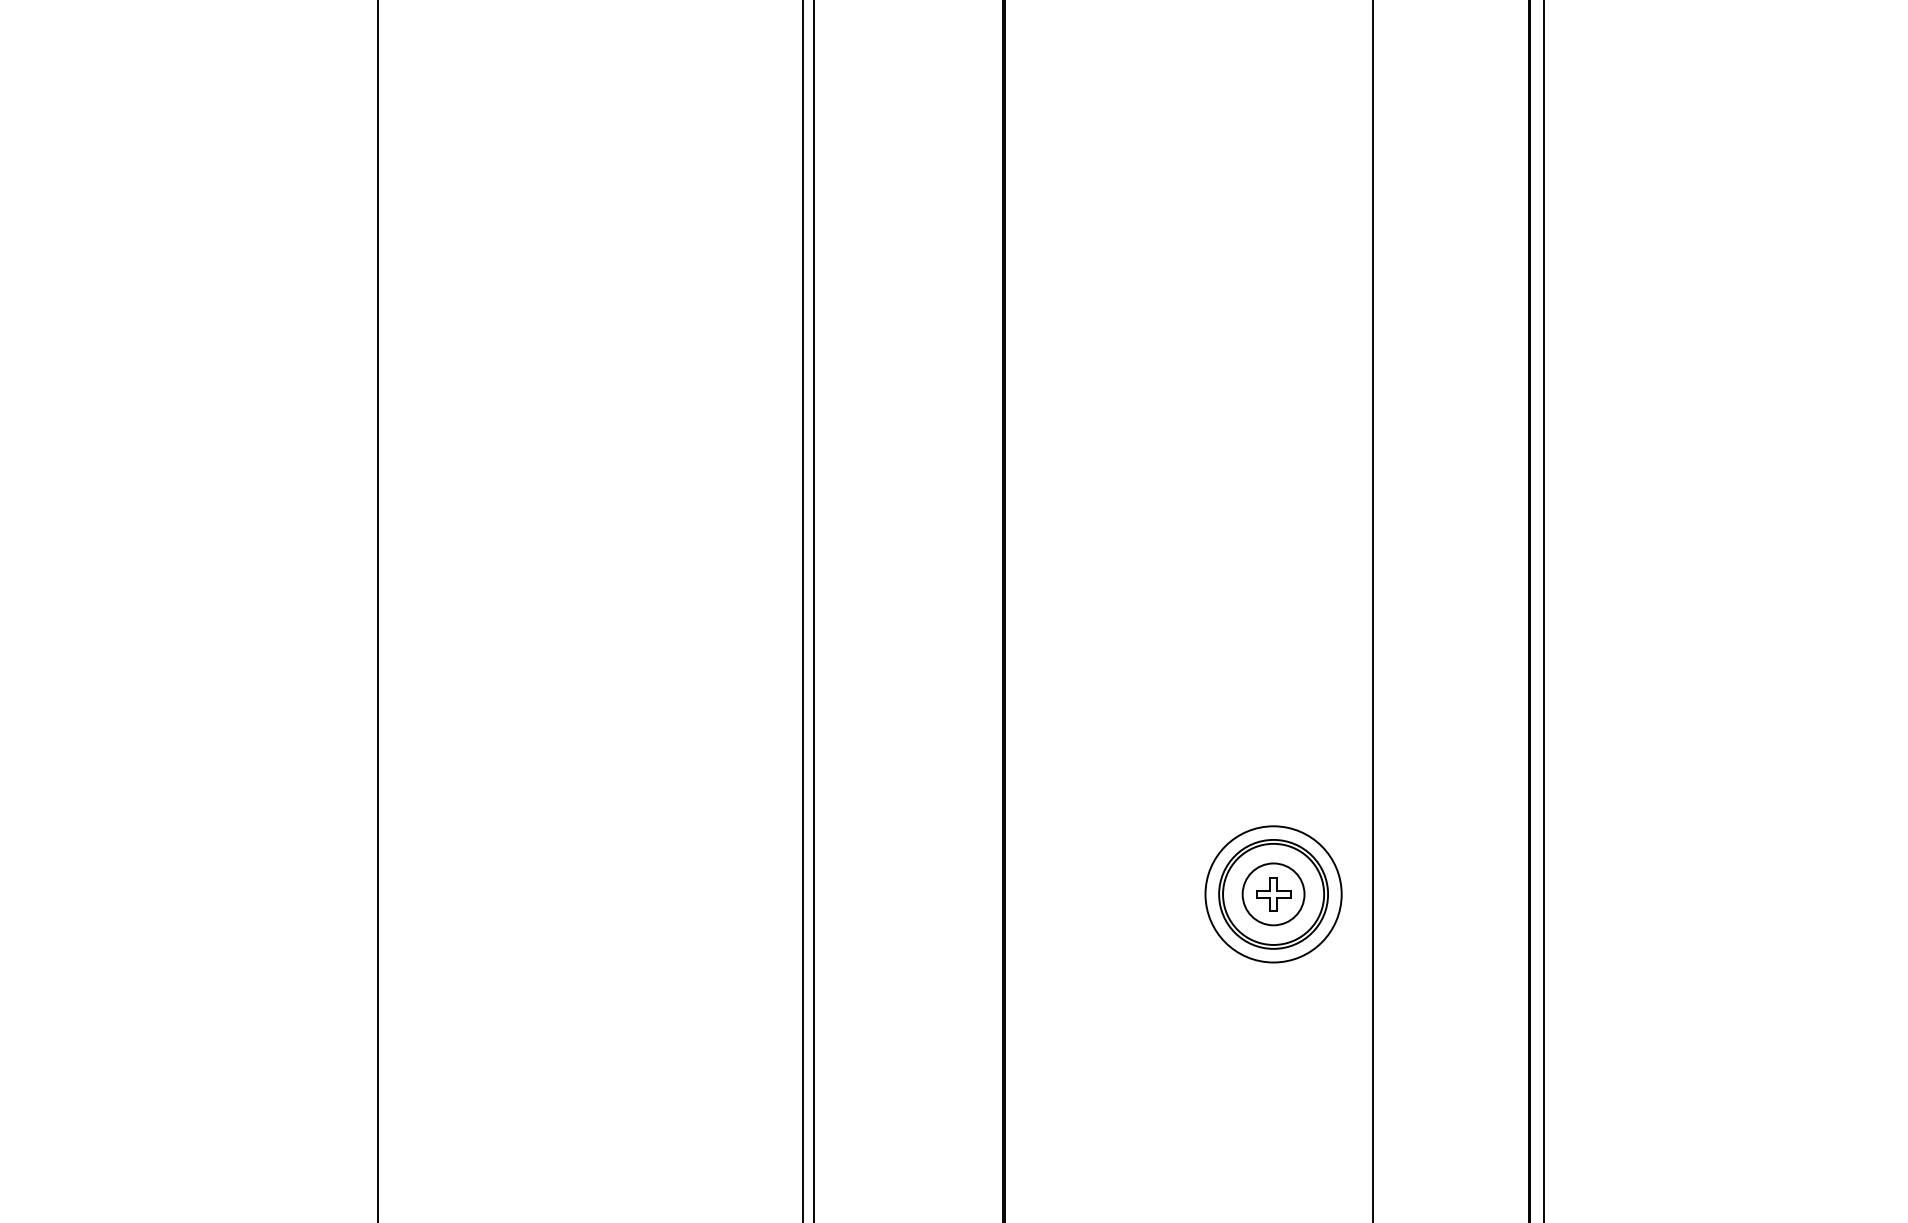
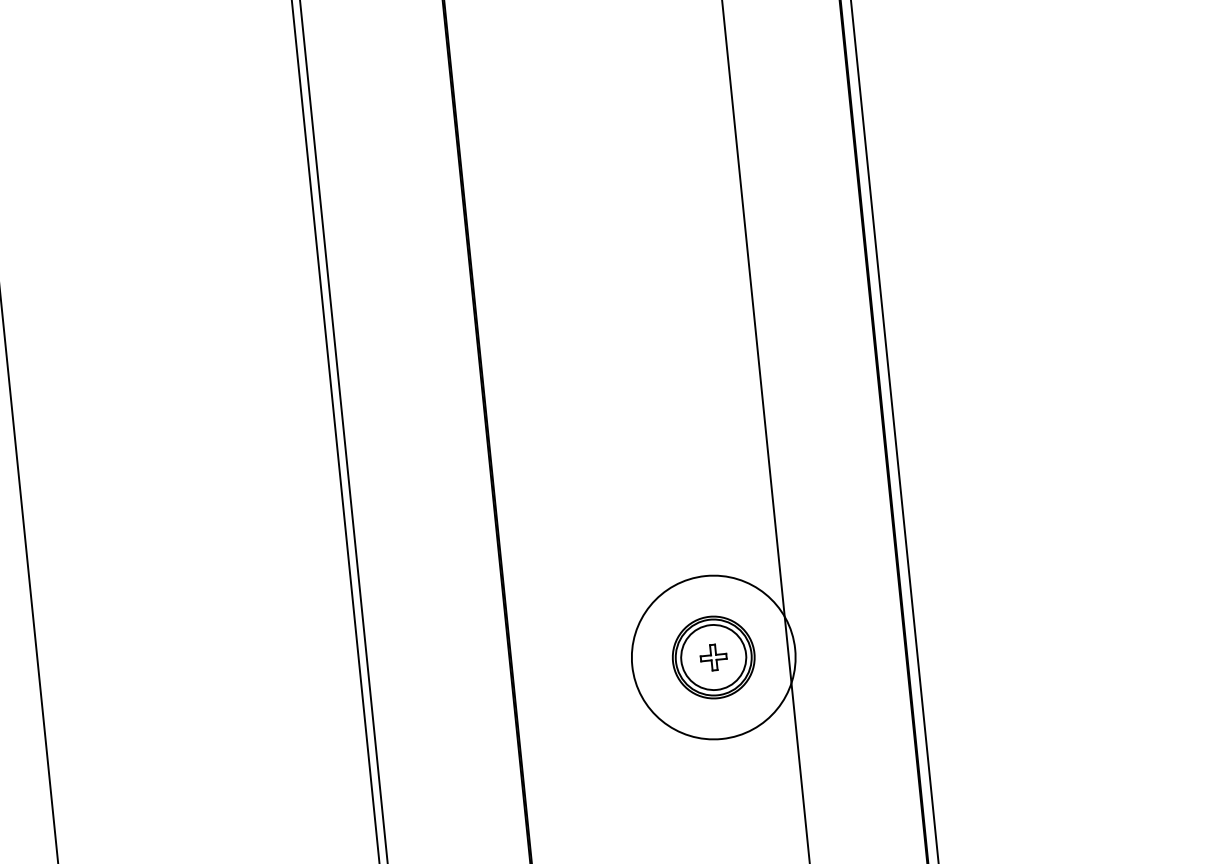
circle: (1273, 894) -> (713, 657), size x1.4
circle: (1273, 894) -> (713, 657), size x1.6

